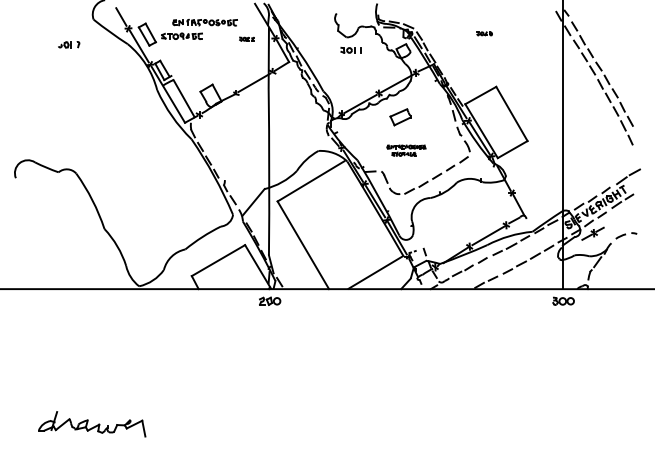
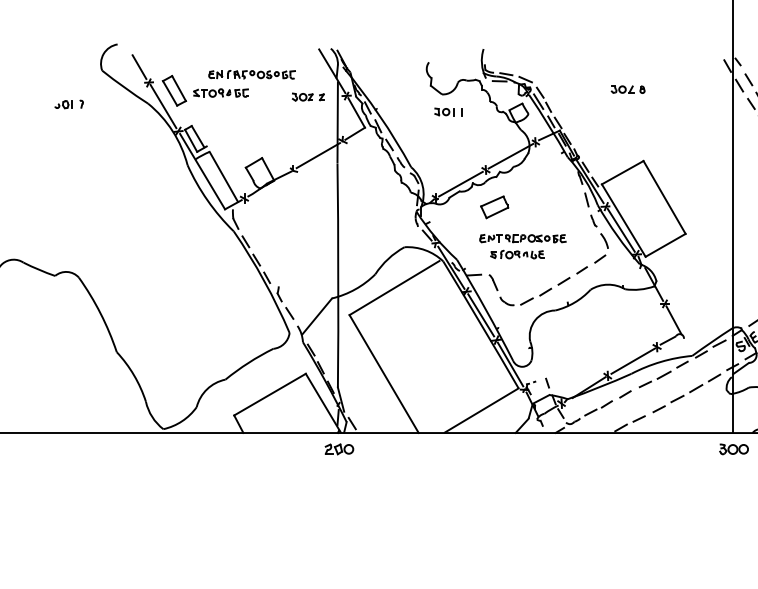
part: (484, 33) -> (627, 89), size x1.67
part: (246, 38) -> (307, 96), size x1.67
part: (400, 117) -> (494, 207), moved
part: (406, 150) -> (522, 246), size x1.67

